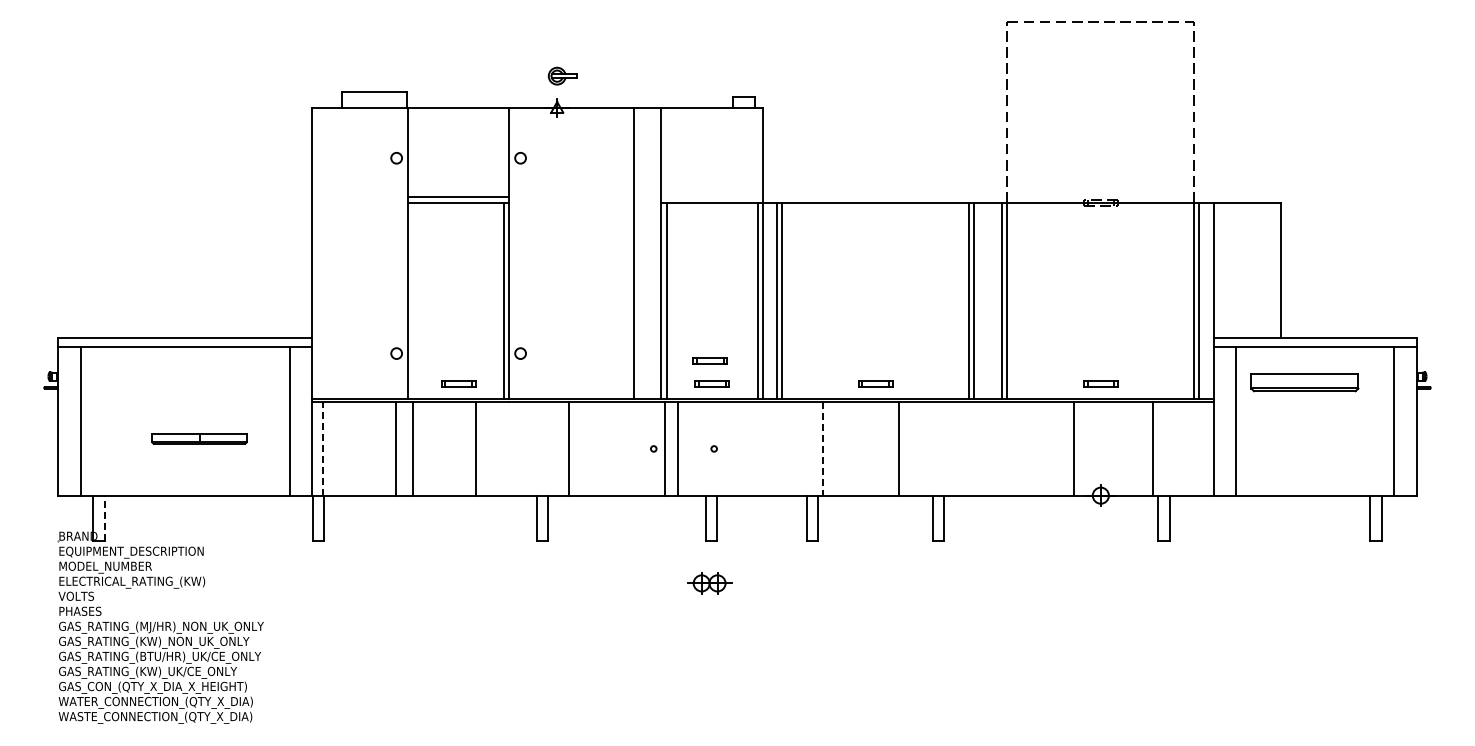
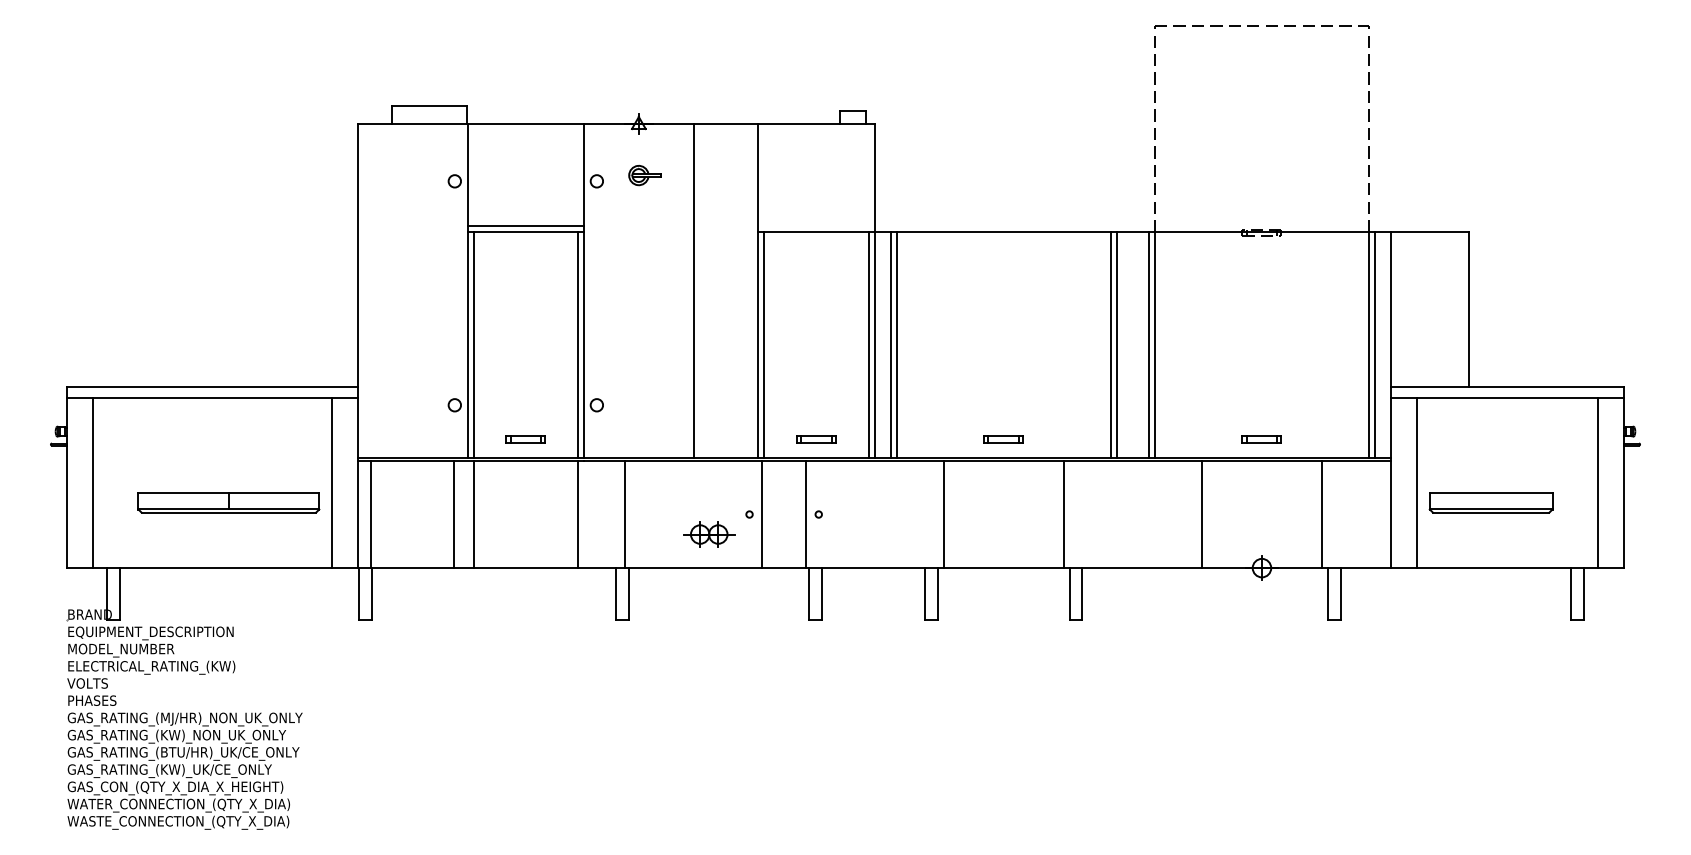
part: (562, 75) -> (644, 174), moved
line: (634, 253) -> (694, 290), moved
line: (413, 300) -> (474, 344), added
part: (709, 360) -> (813, 413), removed
part: (1304, 382) -> (1490, 502), moved
part: (199, 438) -> (228, 502), size x1.67
line: (323, 448) -> (370, 514), dashed -> solid
line: (476, 448) -> (578, 514), moved
line: (568, 448) -> (624, 514), moved
line: (677, 448) -> (805, 514), moved
line: (823, 448) -> (944, 514), dashed -> solid
line: (899, 448) -> (1064, 514), moved
line: (1074, 448) -> (1201, 514), moved
line: (104, 518) -> (119, 594), dashed -> solid
part: (709, 583) -> (709, 534), moved

